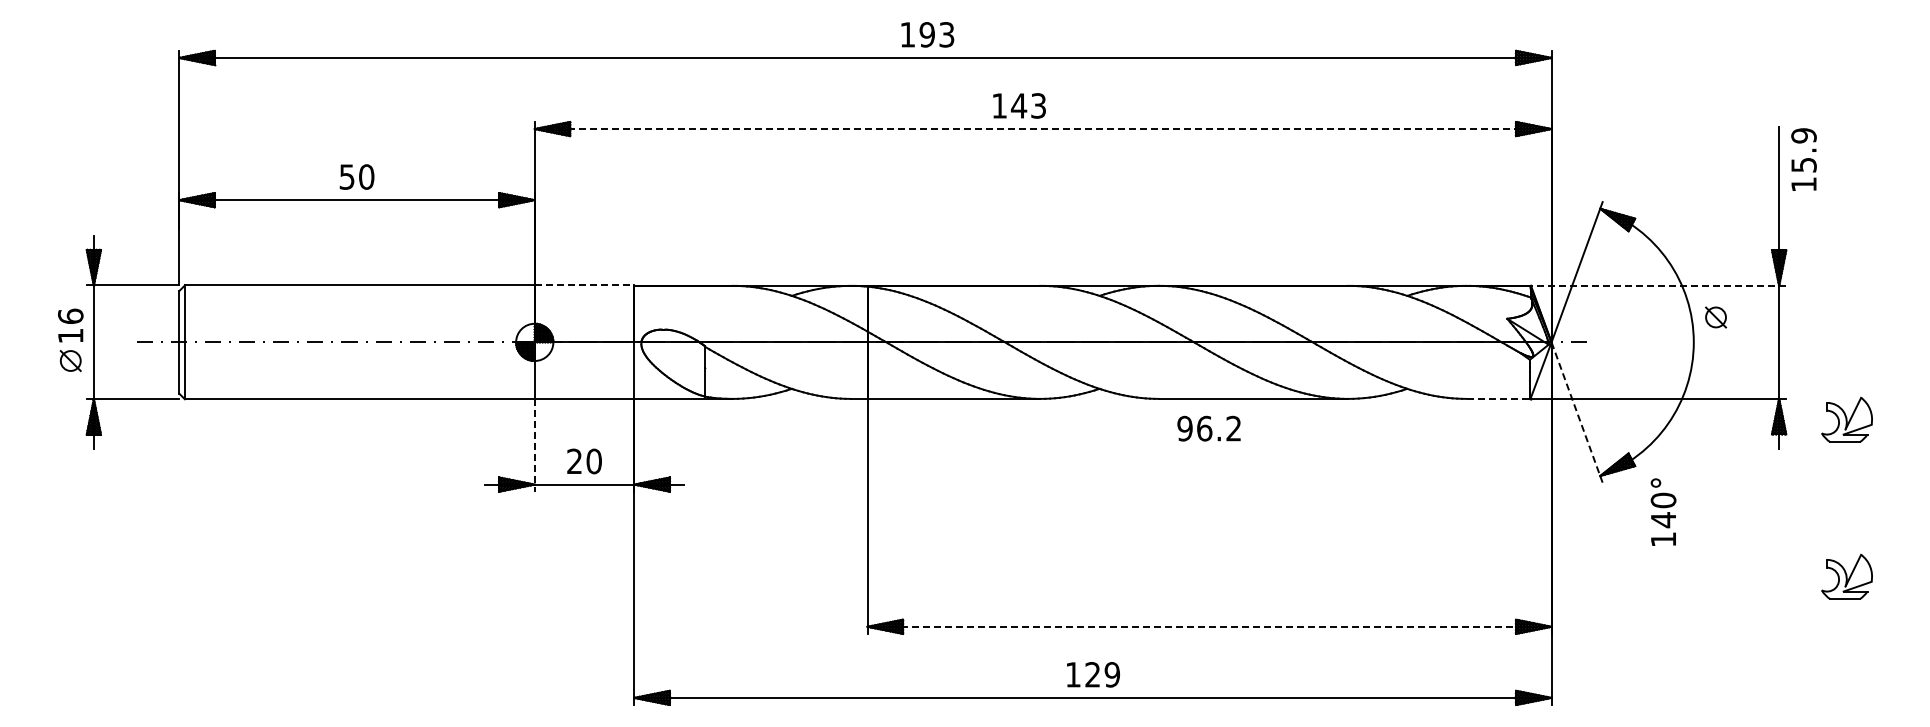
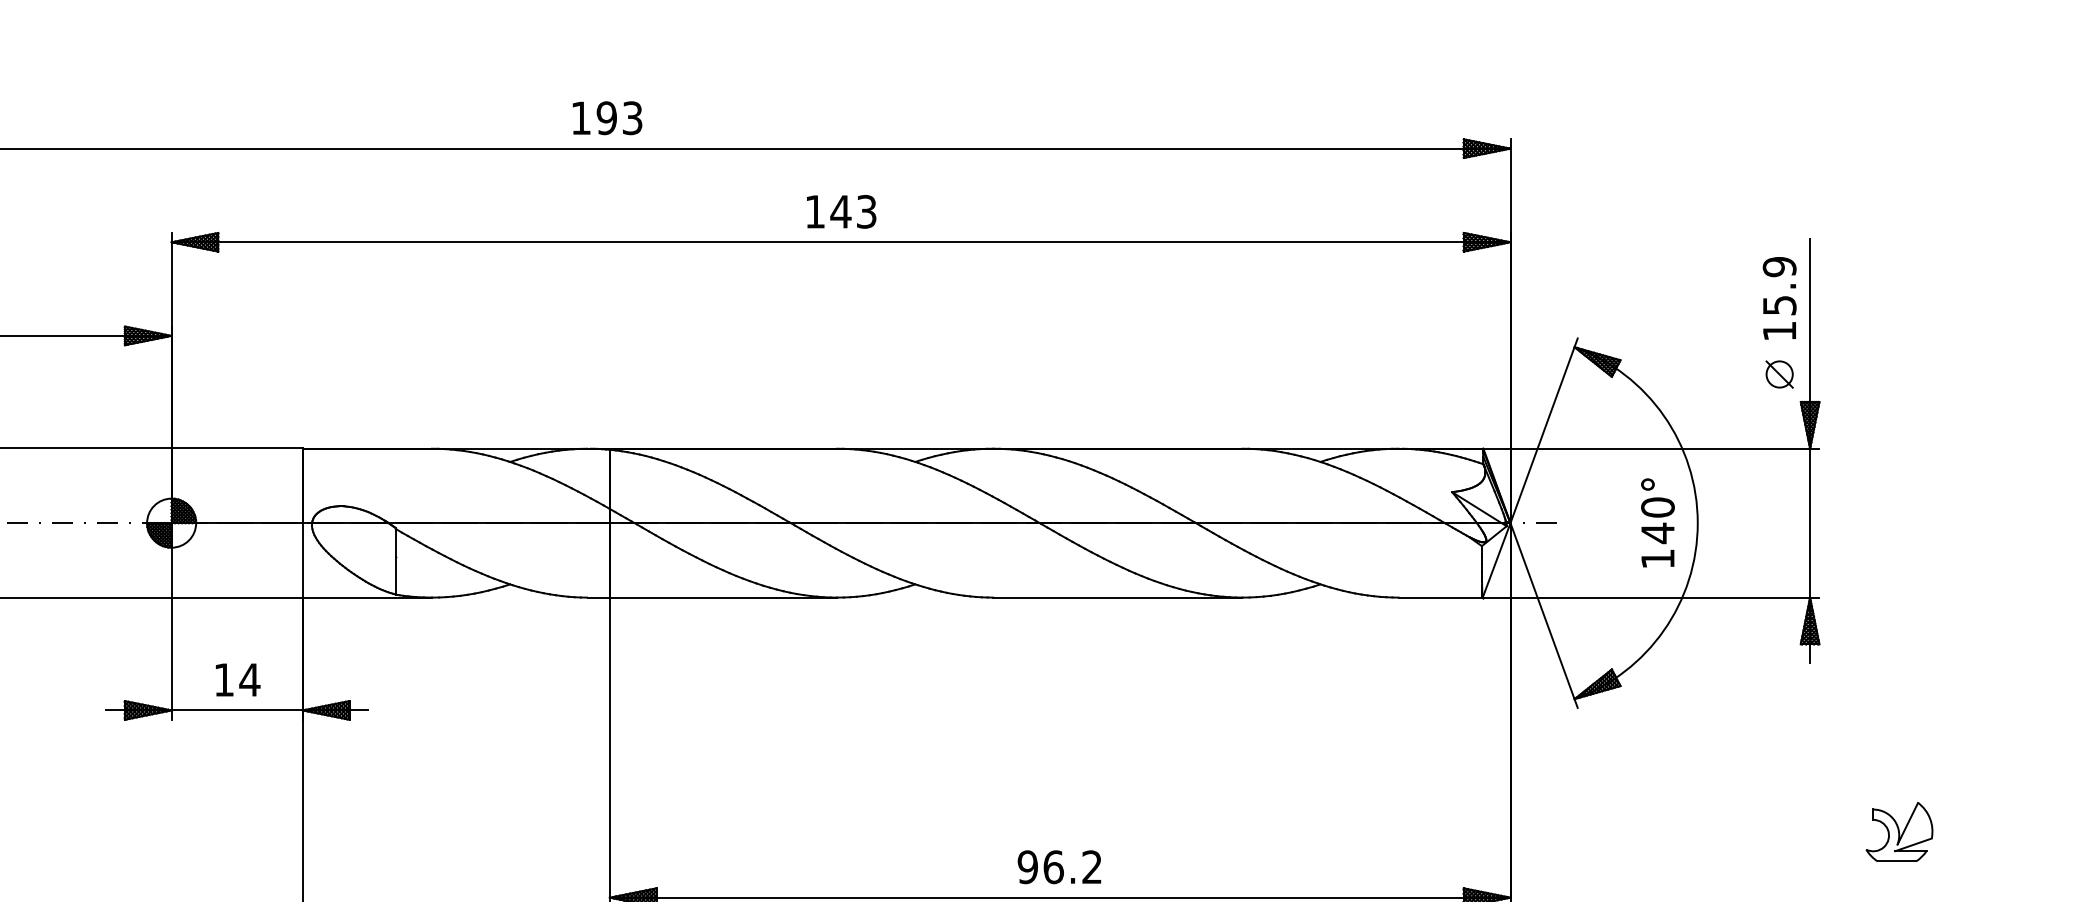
text: (927, 34) -> (607, 117), moved
text: (1019, 105) -> (841, 211), moved
line: (1043, 129) -> (841, 242), dashed -> solid
text: (1803, 159) -> (1778, 298), moved
line: (584, 285) -> (237, 448), dashed -> solid
line: (1658, 285) -> (1651, 448), dashed -> solid
part: (1716, 317) -> (1780, 374), moved
line: (1498, 398) -> (1440, 597), dashed -> solid
line: (1577, 412) -> (1544, 615), dashed -> solid
part: (1846, 419) -> (1898, 624), removed
text: (1208, 428) -> (1058, 866), moved
line: (534, 445) -> (171, 658), dashed -> solid
text: (584, 461) -> (237, 680), 20 -> 14
text: (1663, 511) -> (1657, 522), moved
line: (1210, 626) -> (1061, 897), dashed -> solid

